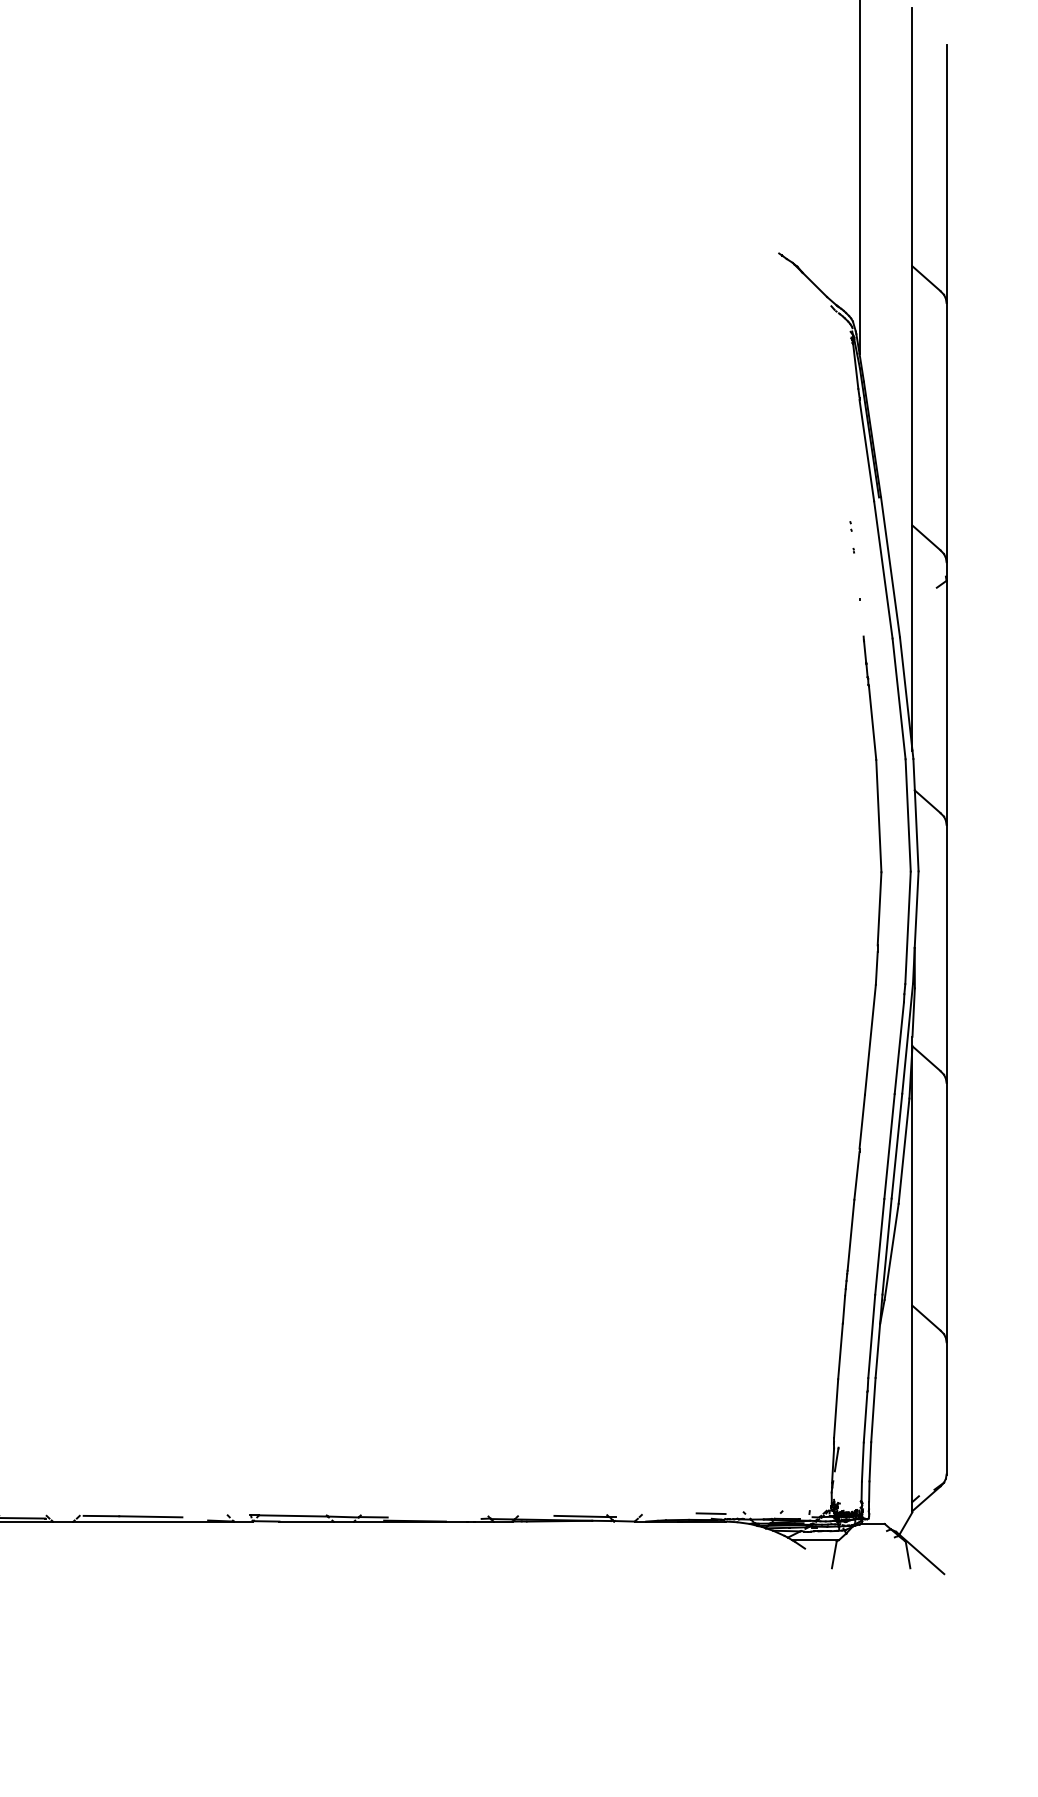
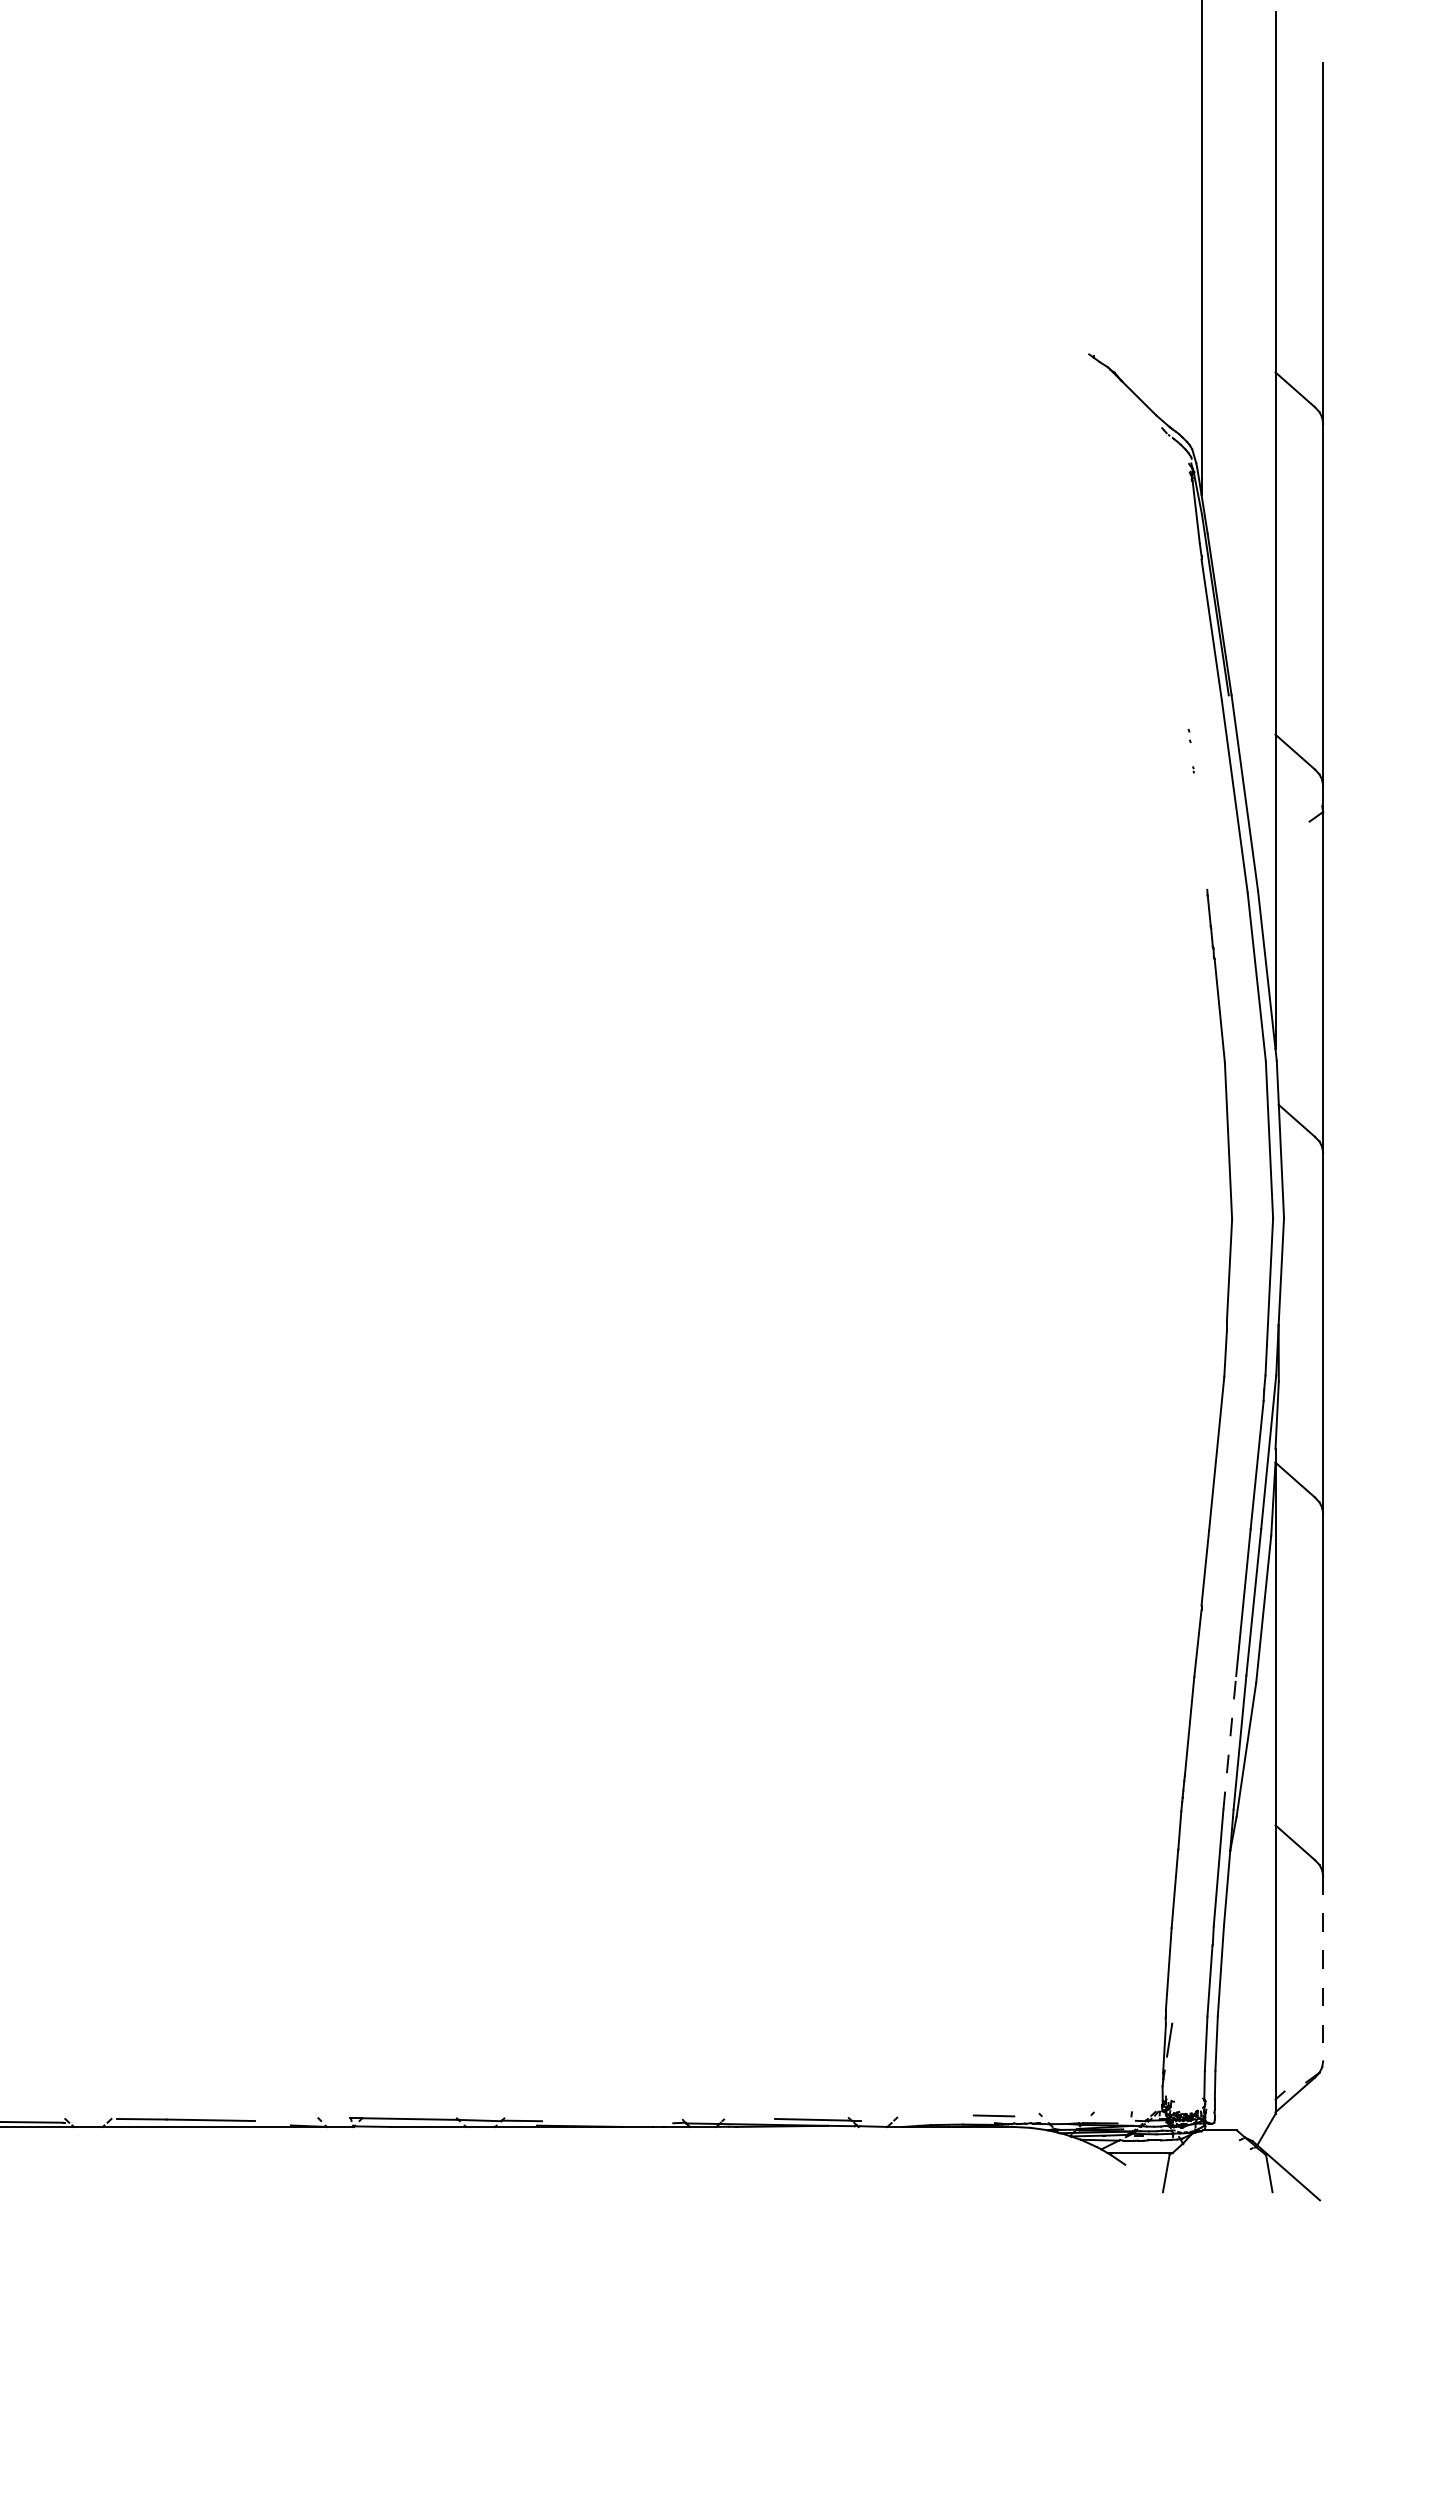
line: (879, 1246) -> (1229, 1742), solid -> dashed
line: (946, 1408) -> (1323, 1968), solid -> dashed

